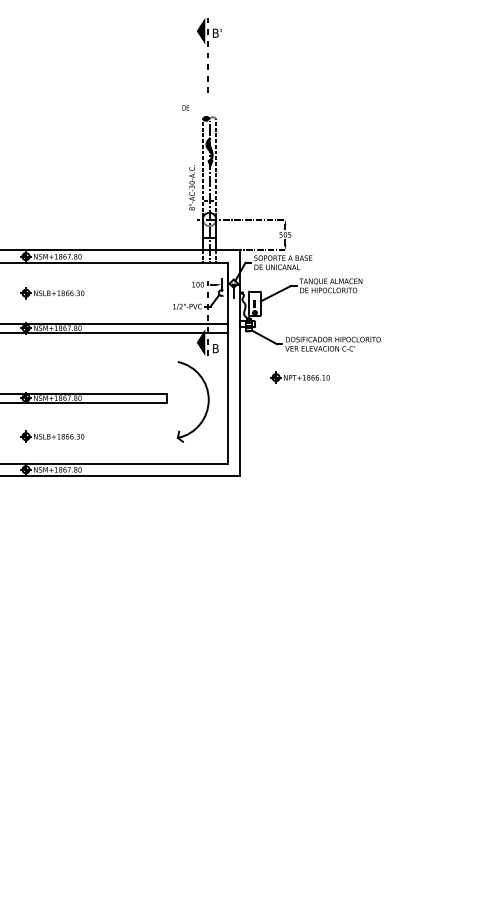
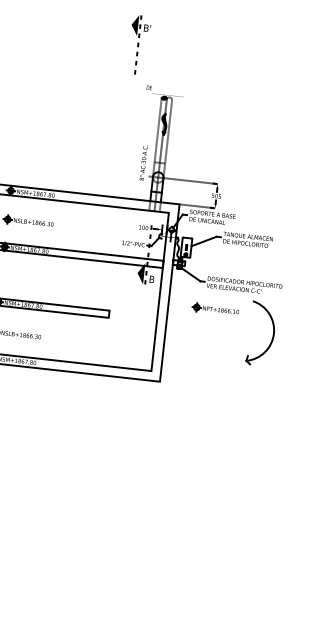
part: (209, 55) -> (139, 45), moved
text: (191, 187) -> (143, 162), moved
part: (207, 401) -> (272, 334), moved

